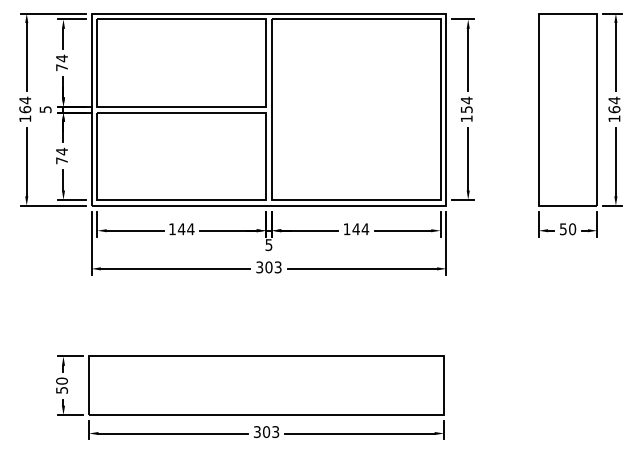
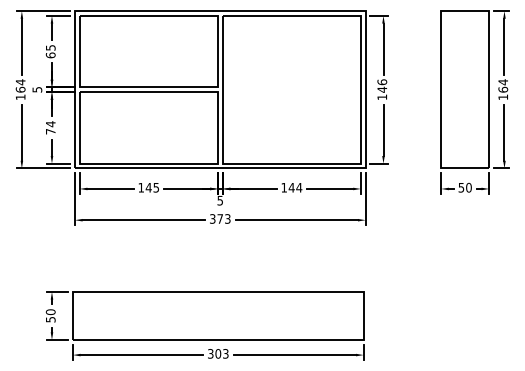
text: (62, 62) -> (51, 51), 74 -> 65
text: (466, 104) -> (382, 85), 154 -> 146
text: (190, 229) -> (156, 187), 144 -> 145
text: (268, 267) -> (219, 219), 303 -> 373

